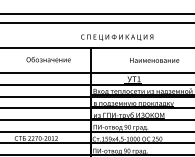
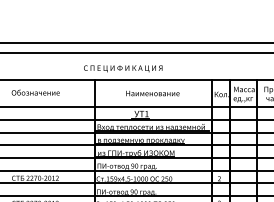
text: (48, 59) -> (35, 92), moved
text: (154, 60) -> (152, 93), moved

